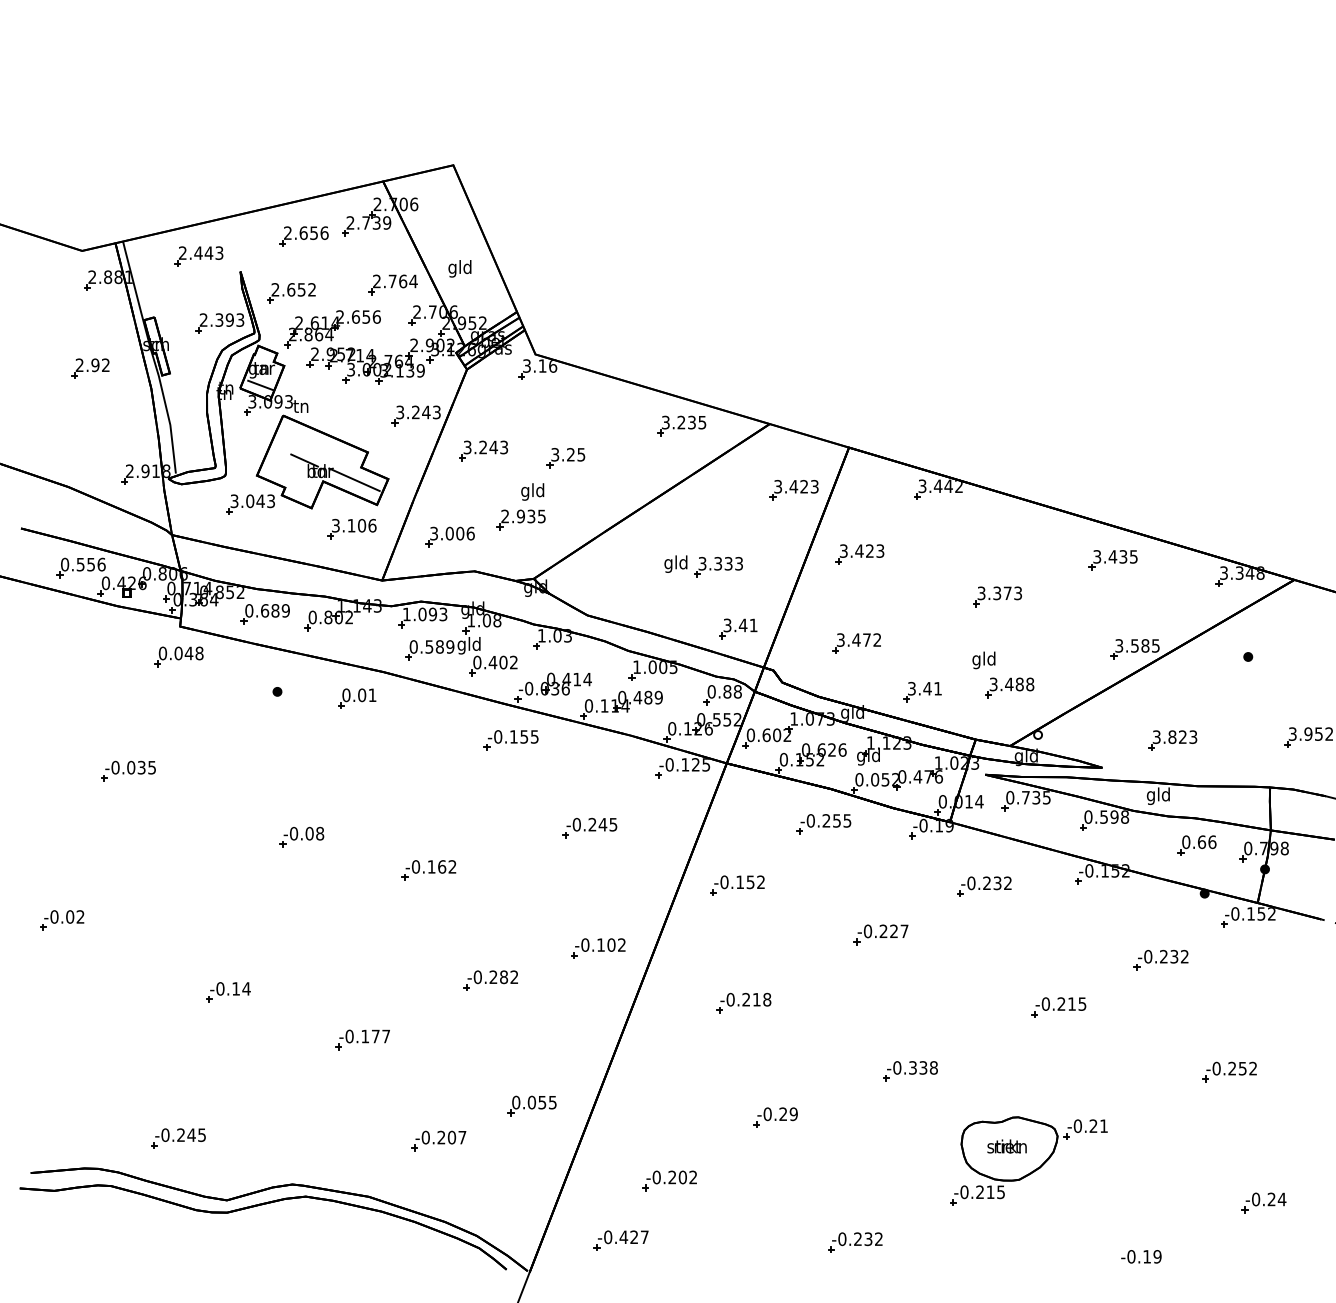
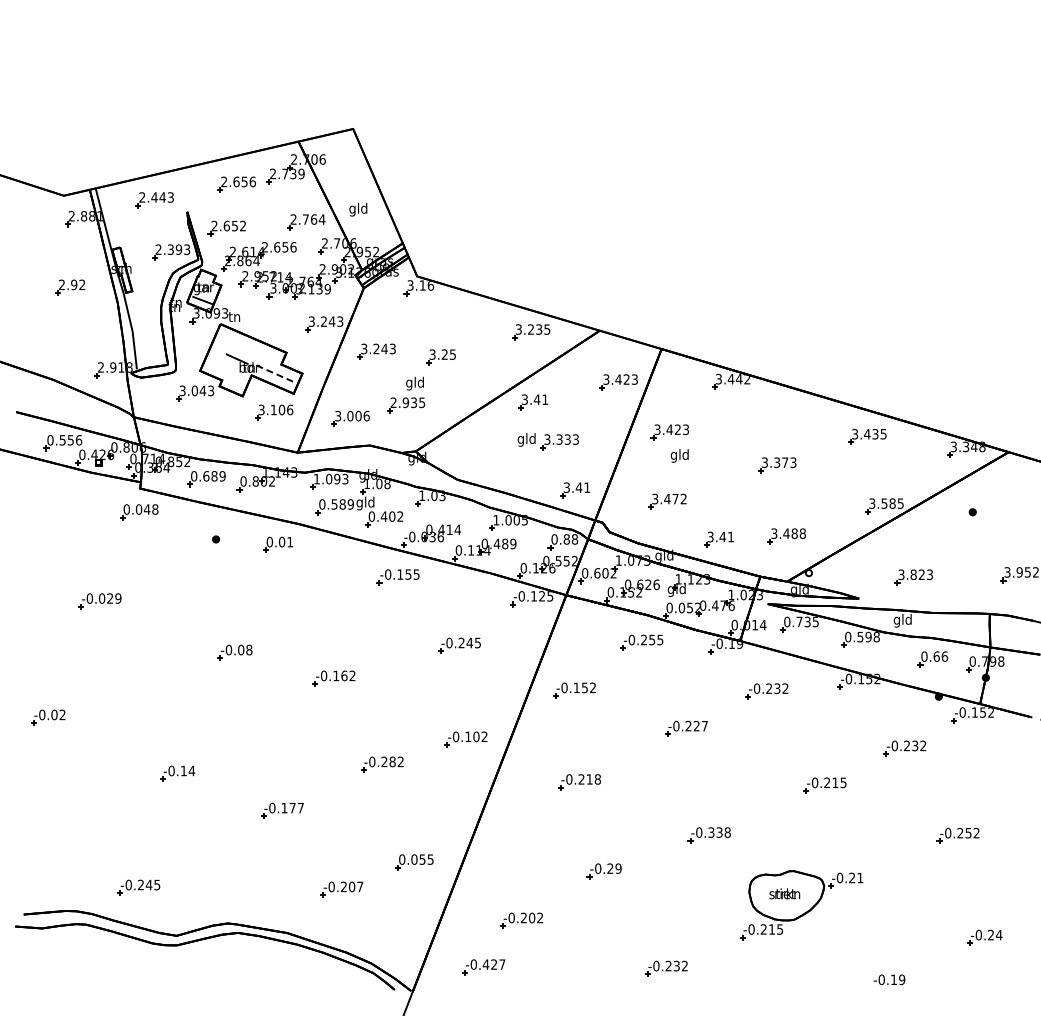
line: (354, 480) -> (276, 374), solid -> dashed
part: (684, 516) -> (533, 402), added
text: (983, 659) -> (679, 455), moved
text: (147, 767) -> (114, 598), -0.035 -> -0.029

